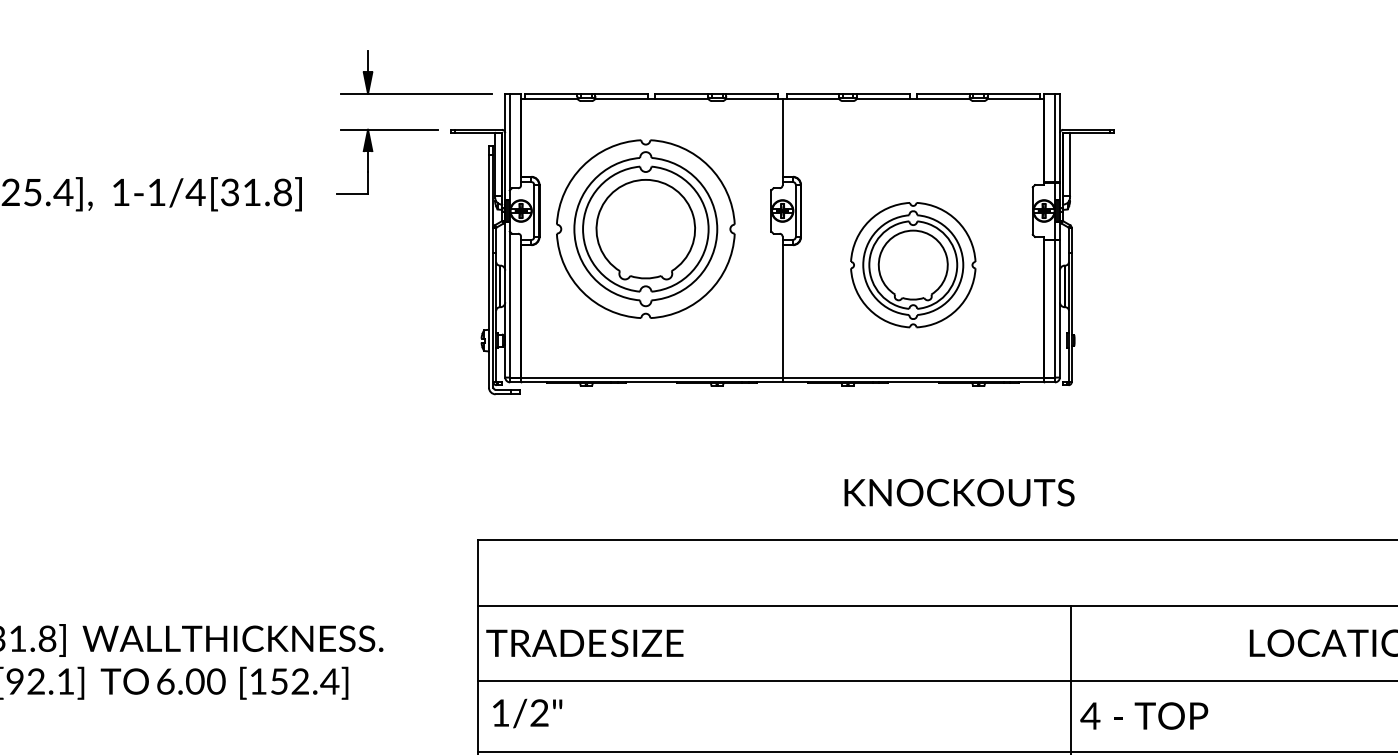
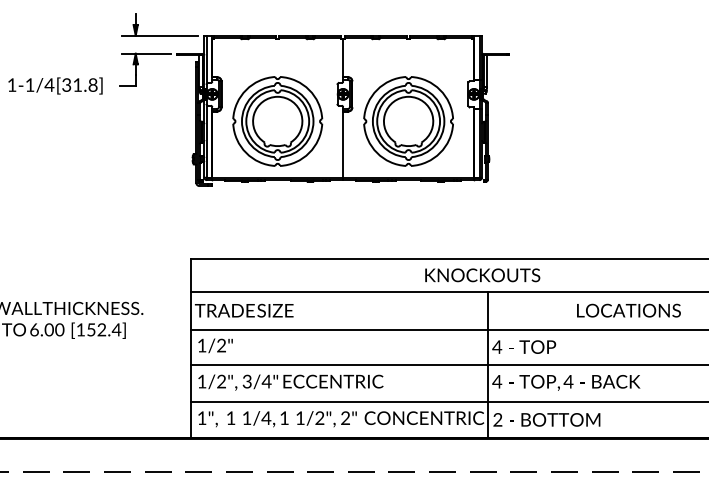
part: (645, 229) -> (277, 121), moved
part: (913, 265) -> (408, 121), size x1.43
text: (959, 492) -> (482, 275), moved

